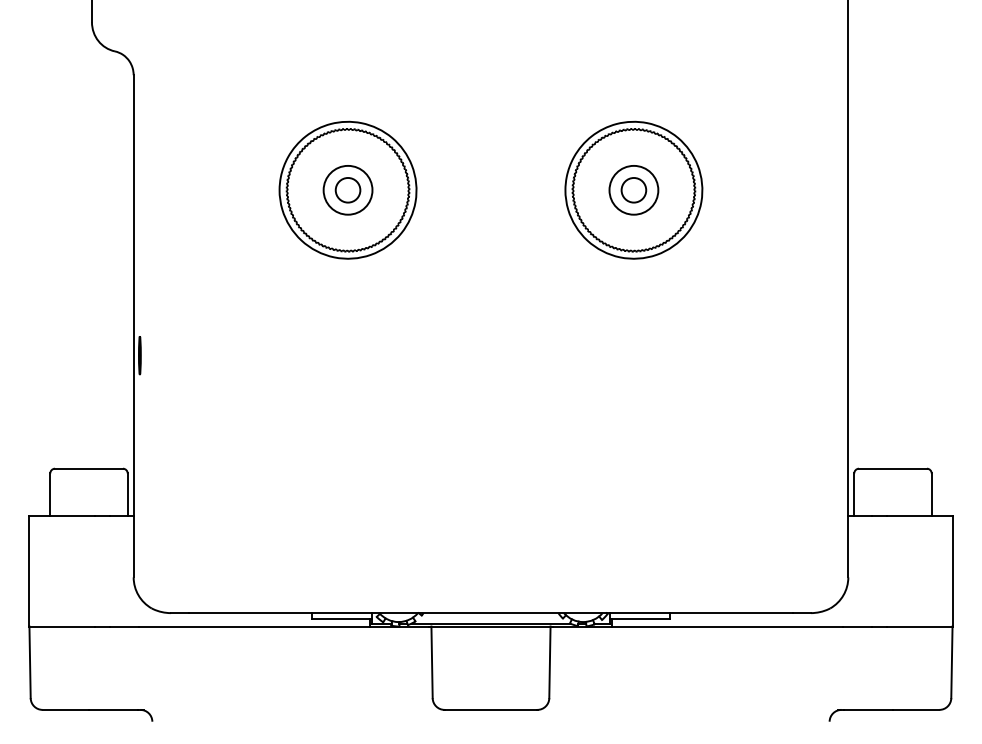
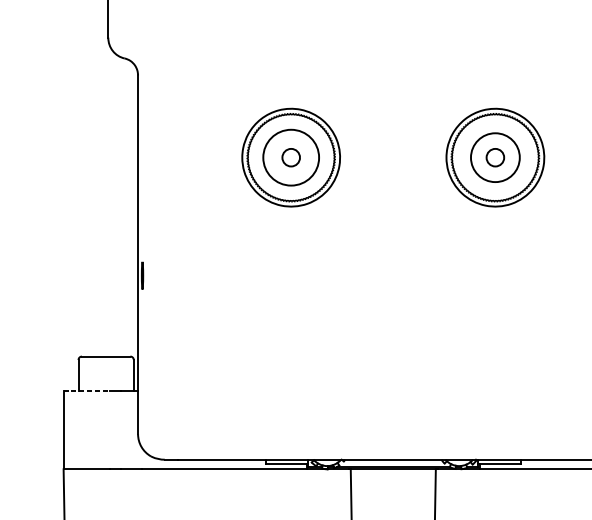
circle: (347, 189) -> (290, 157), size x1.6
circle: (633, 189) -> (495, 157), size x1.4
line: (62, 516) -> (87, 390), solid -> dashed

